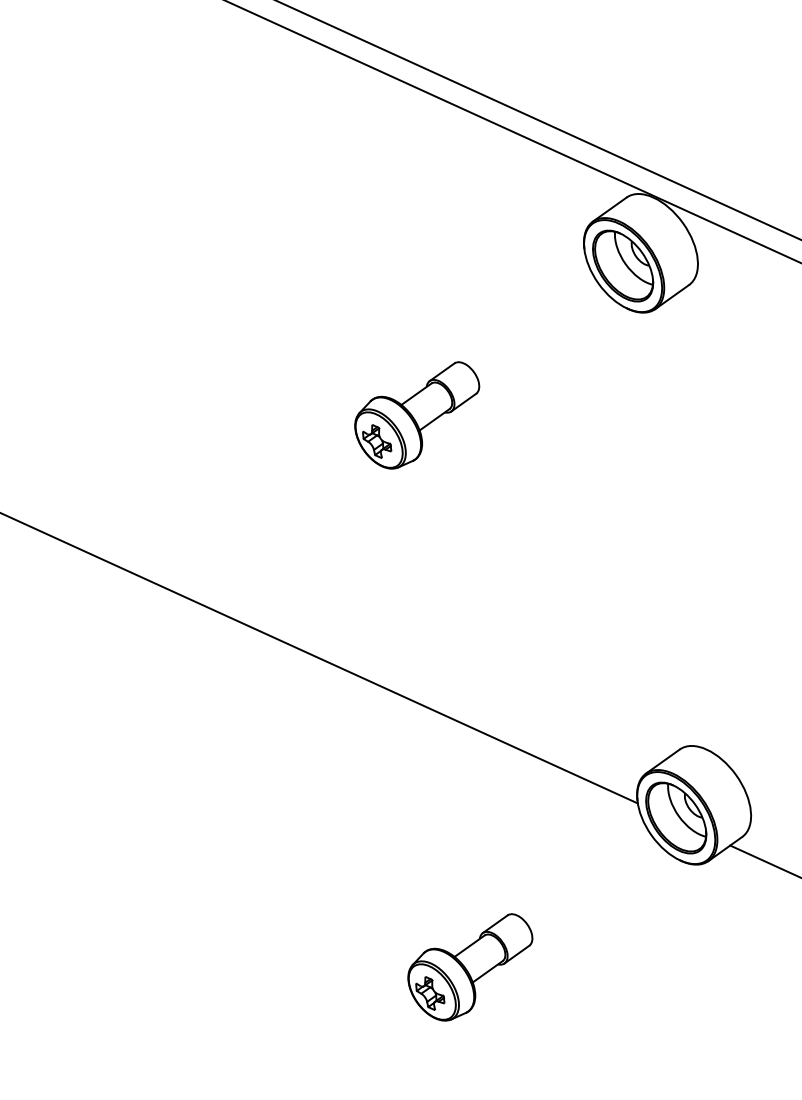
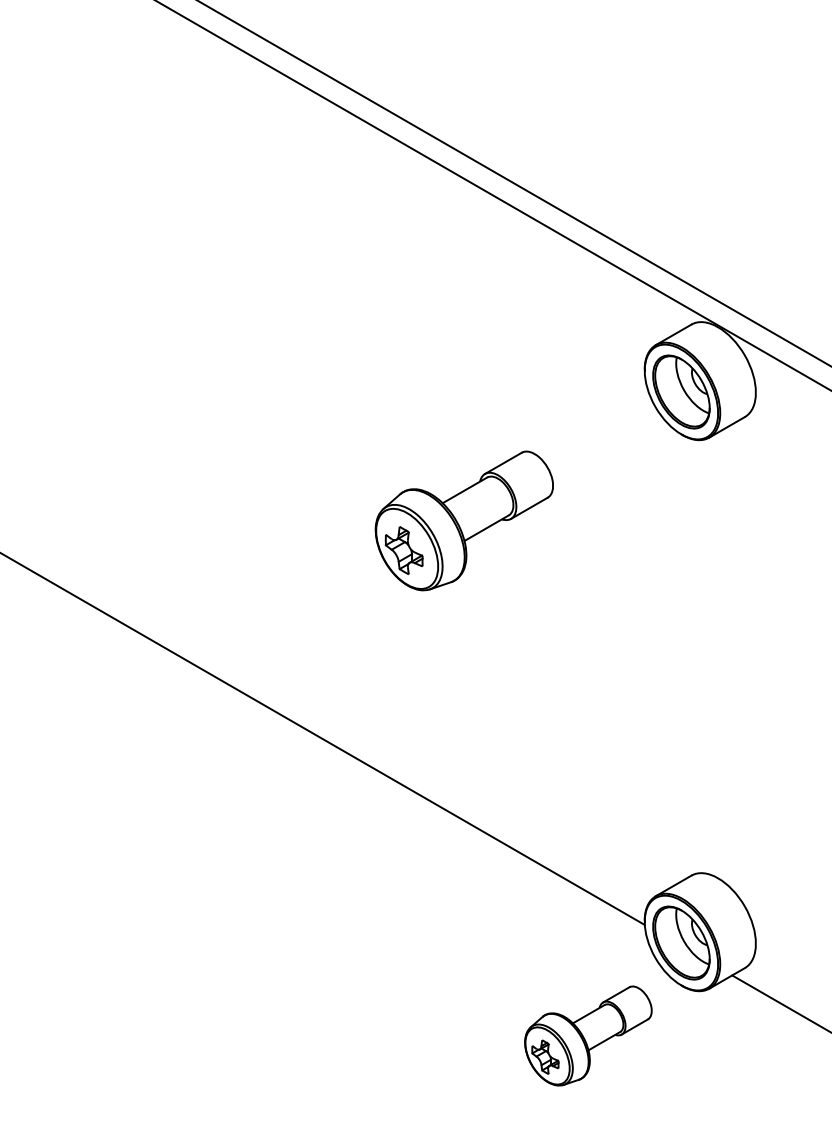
part: (418, 415) -> (464, 520), size x1.4
part: (471, 967) -> (588, 1035), moved

